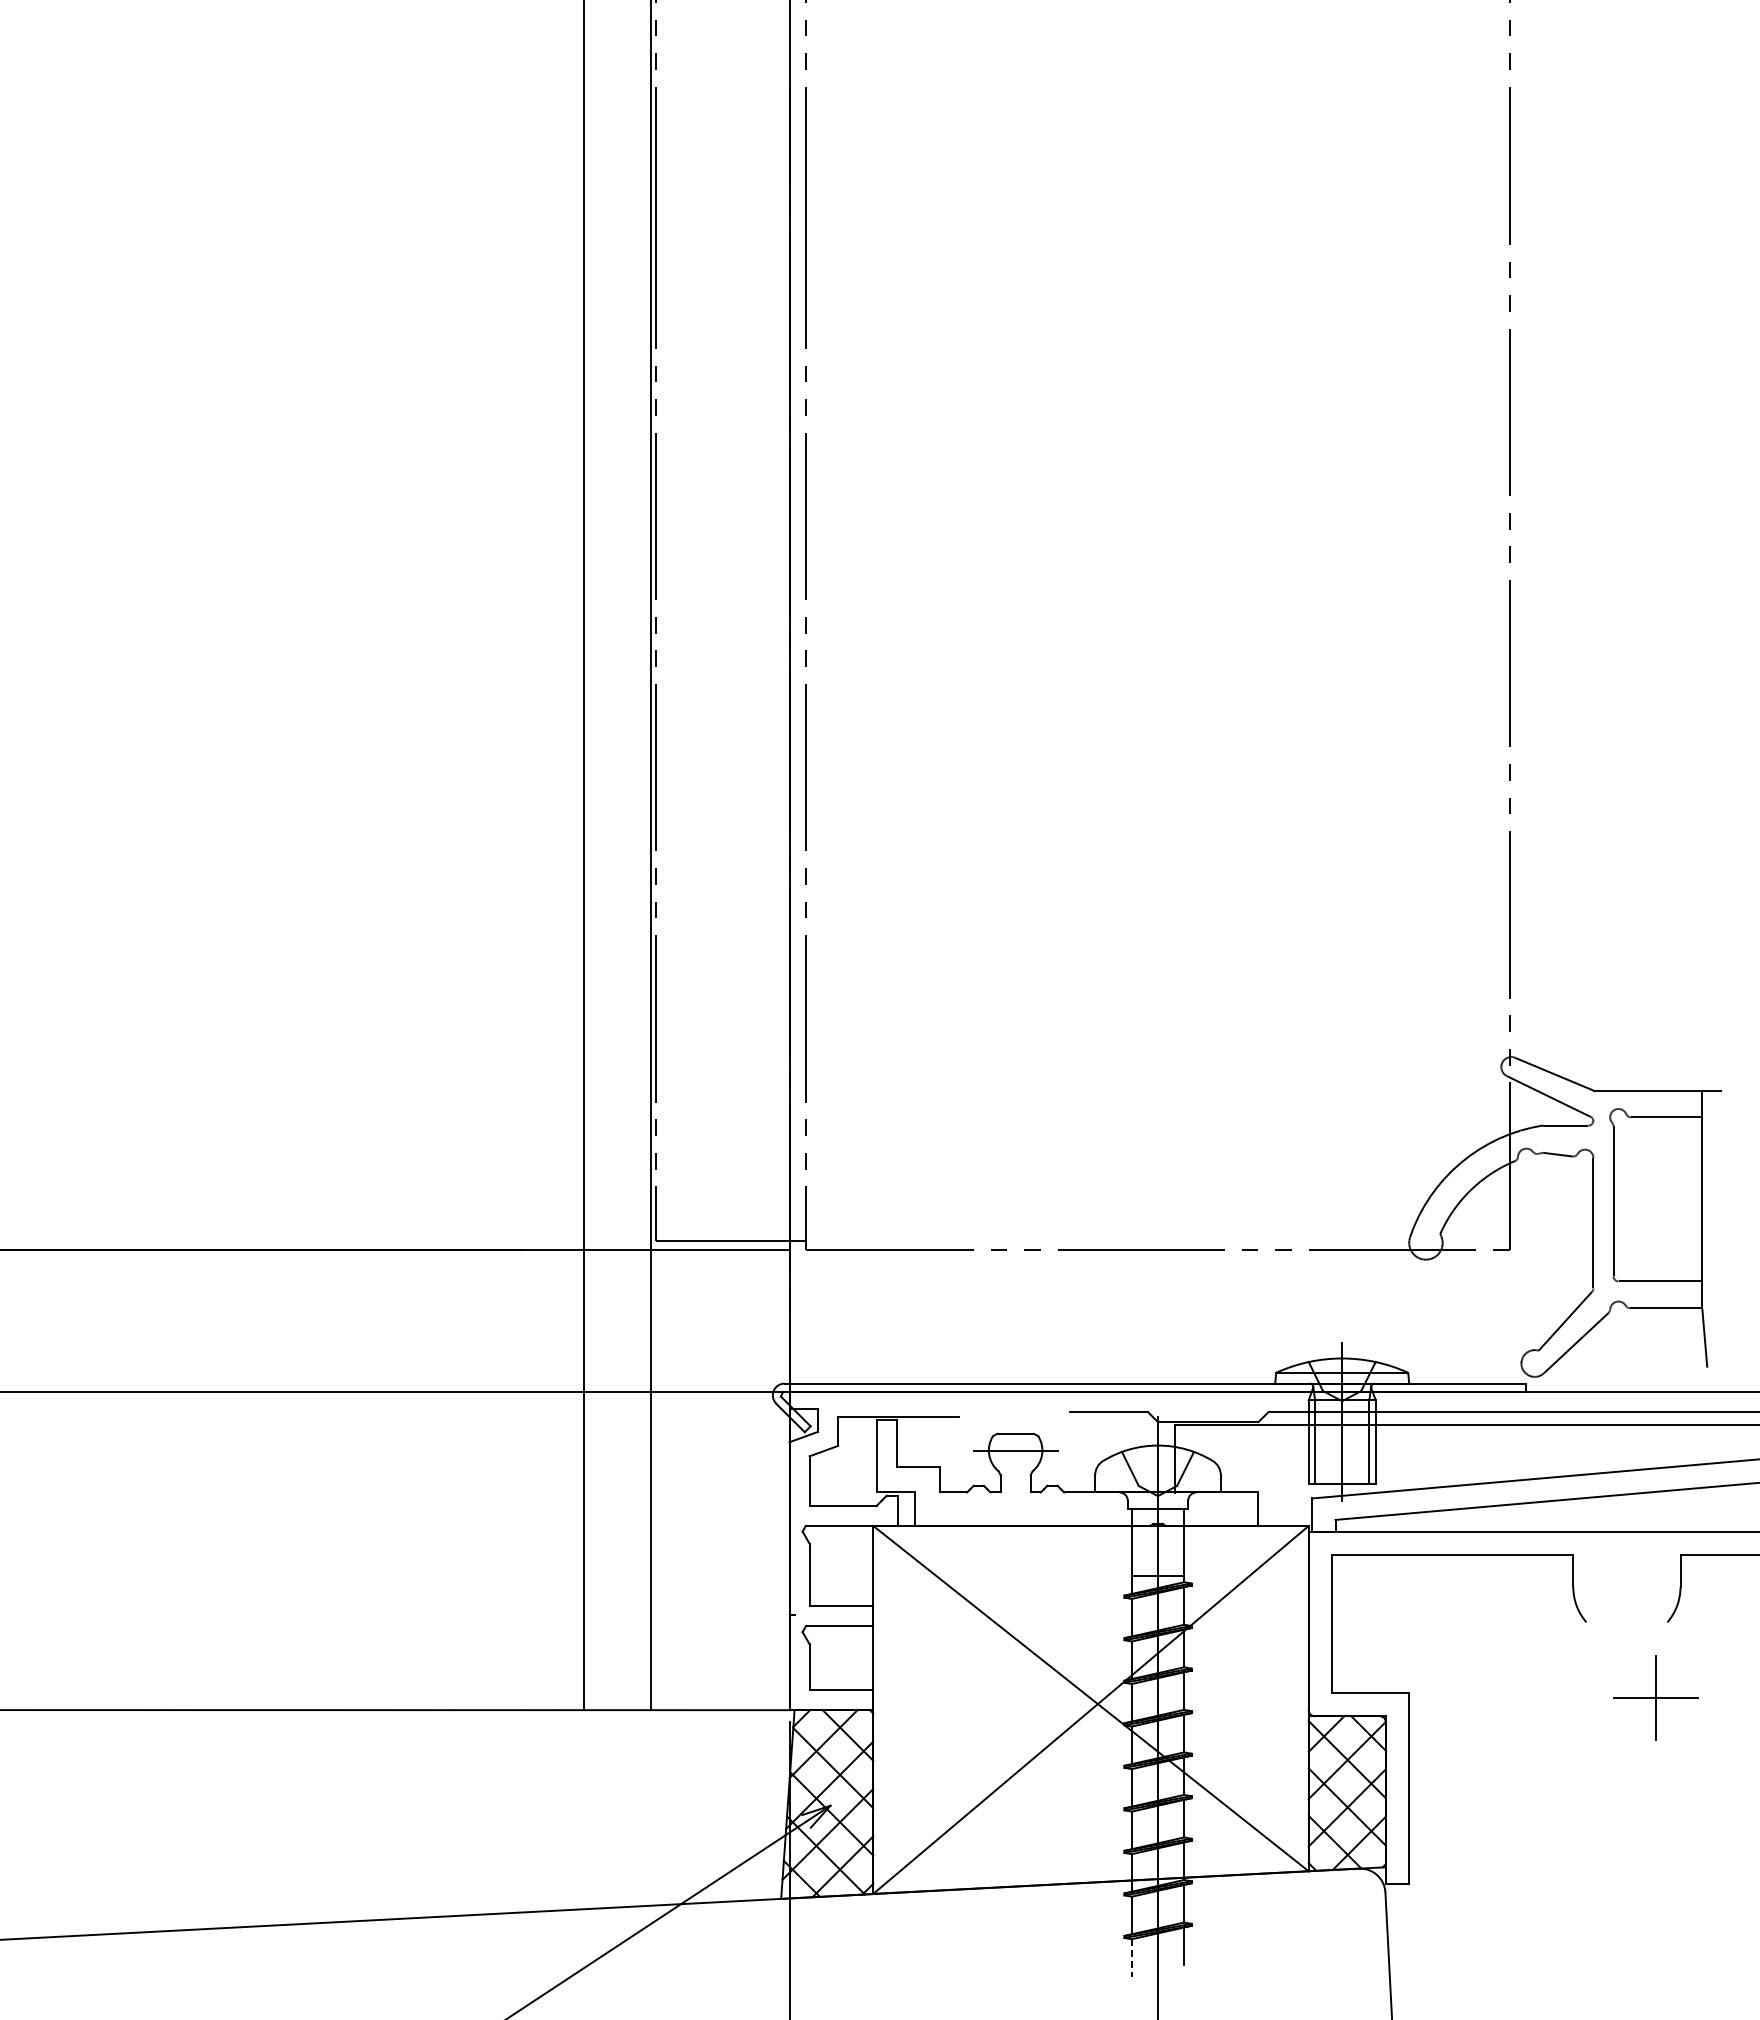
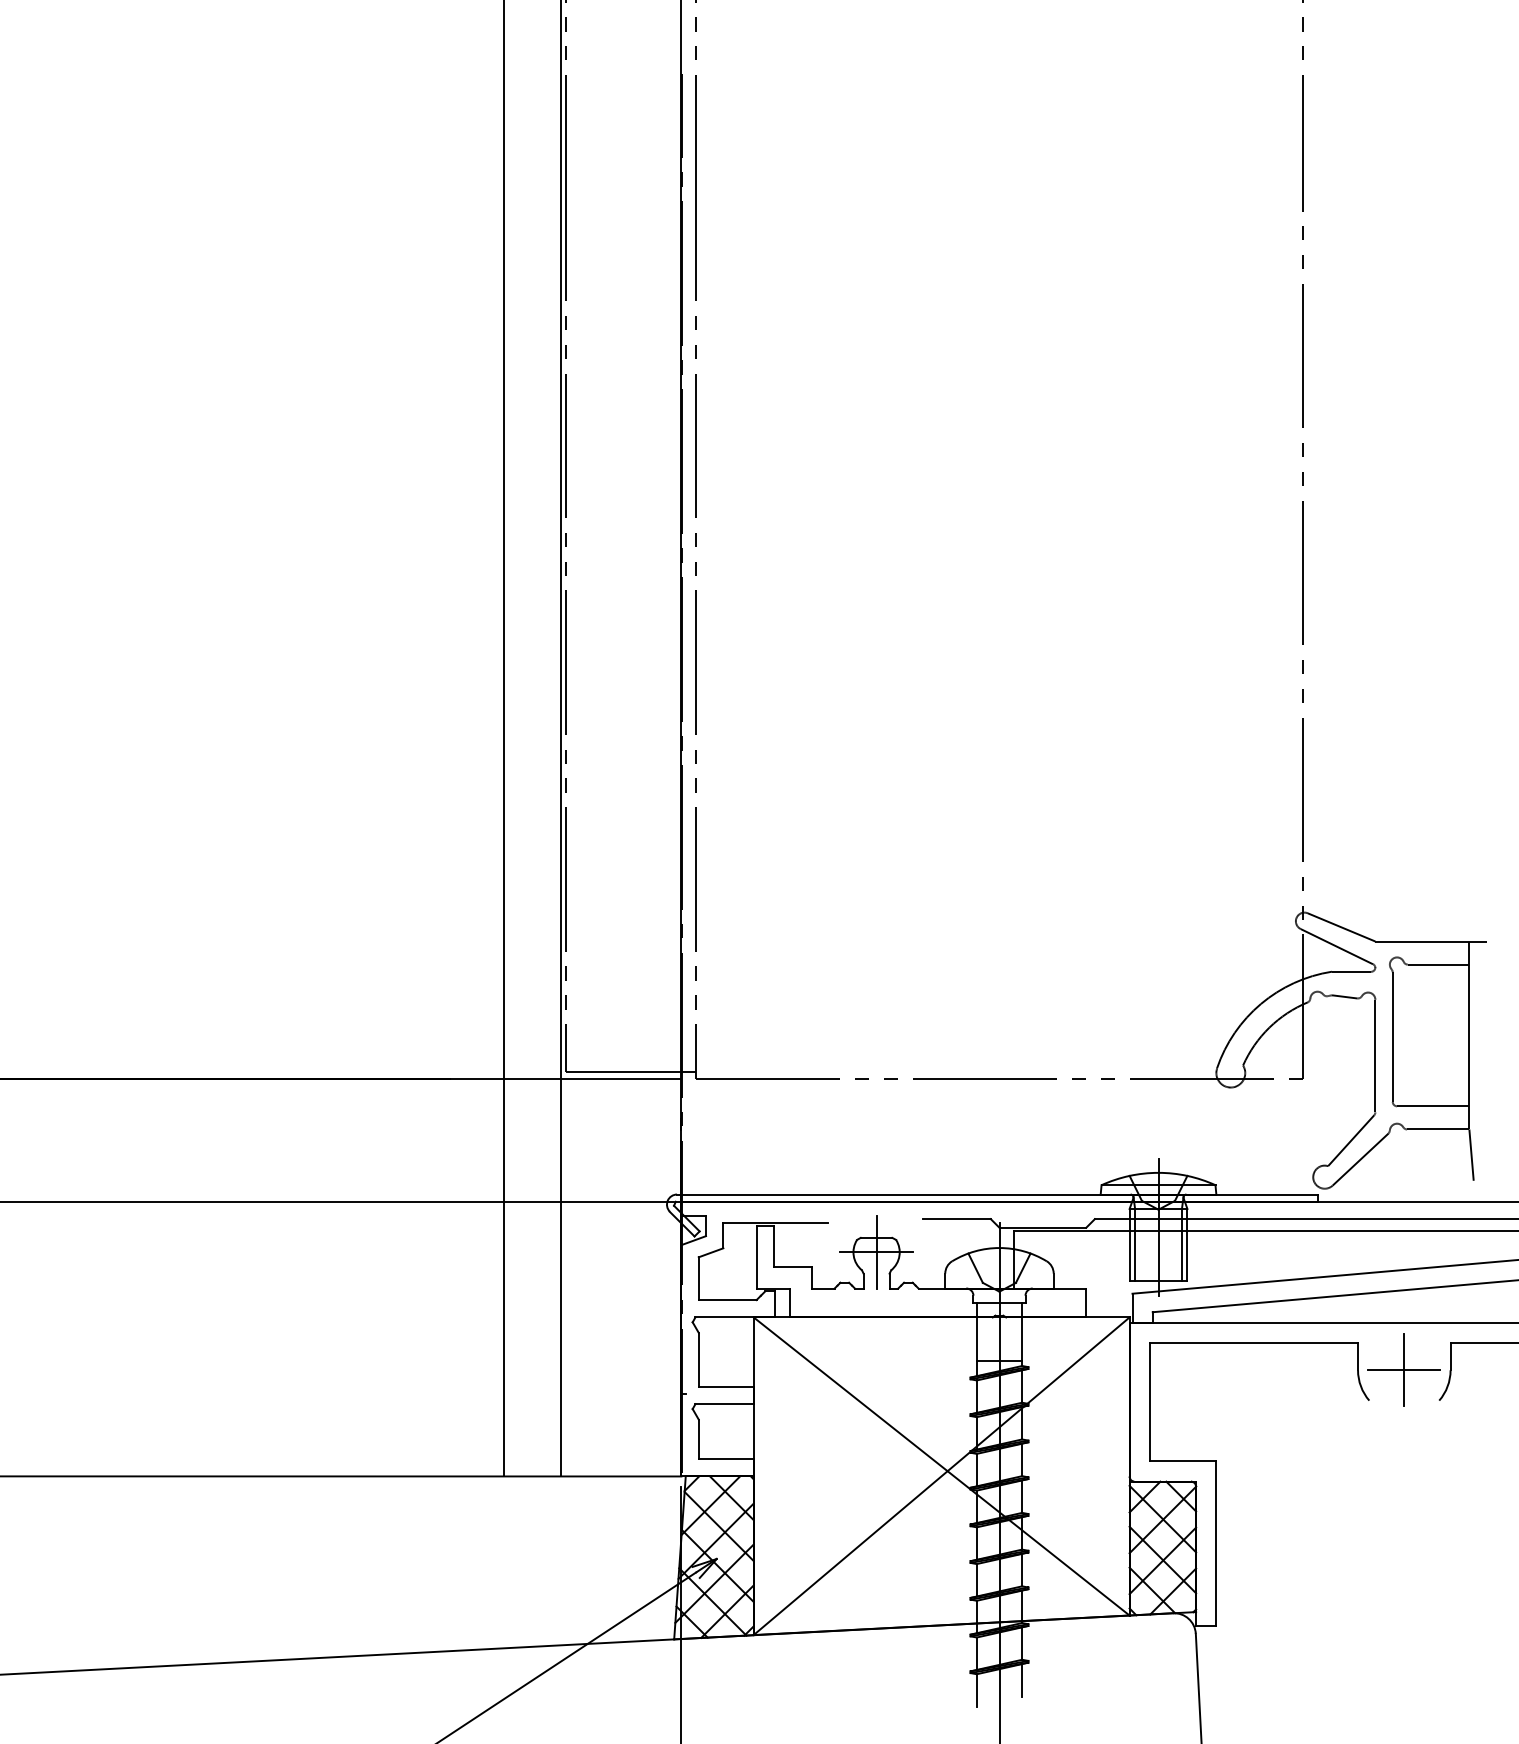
line: (1015, 1450) -> (876, 1252), added
part: (1655, 1697) -> (1403, 1369), moved
line: (1131, 1958) -> (976, 1690), dashed -> solid

